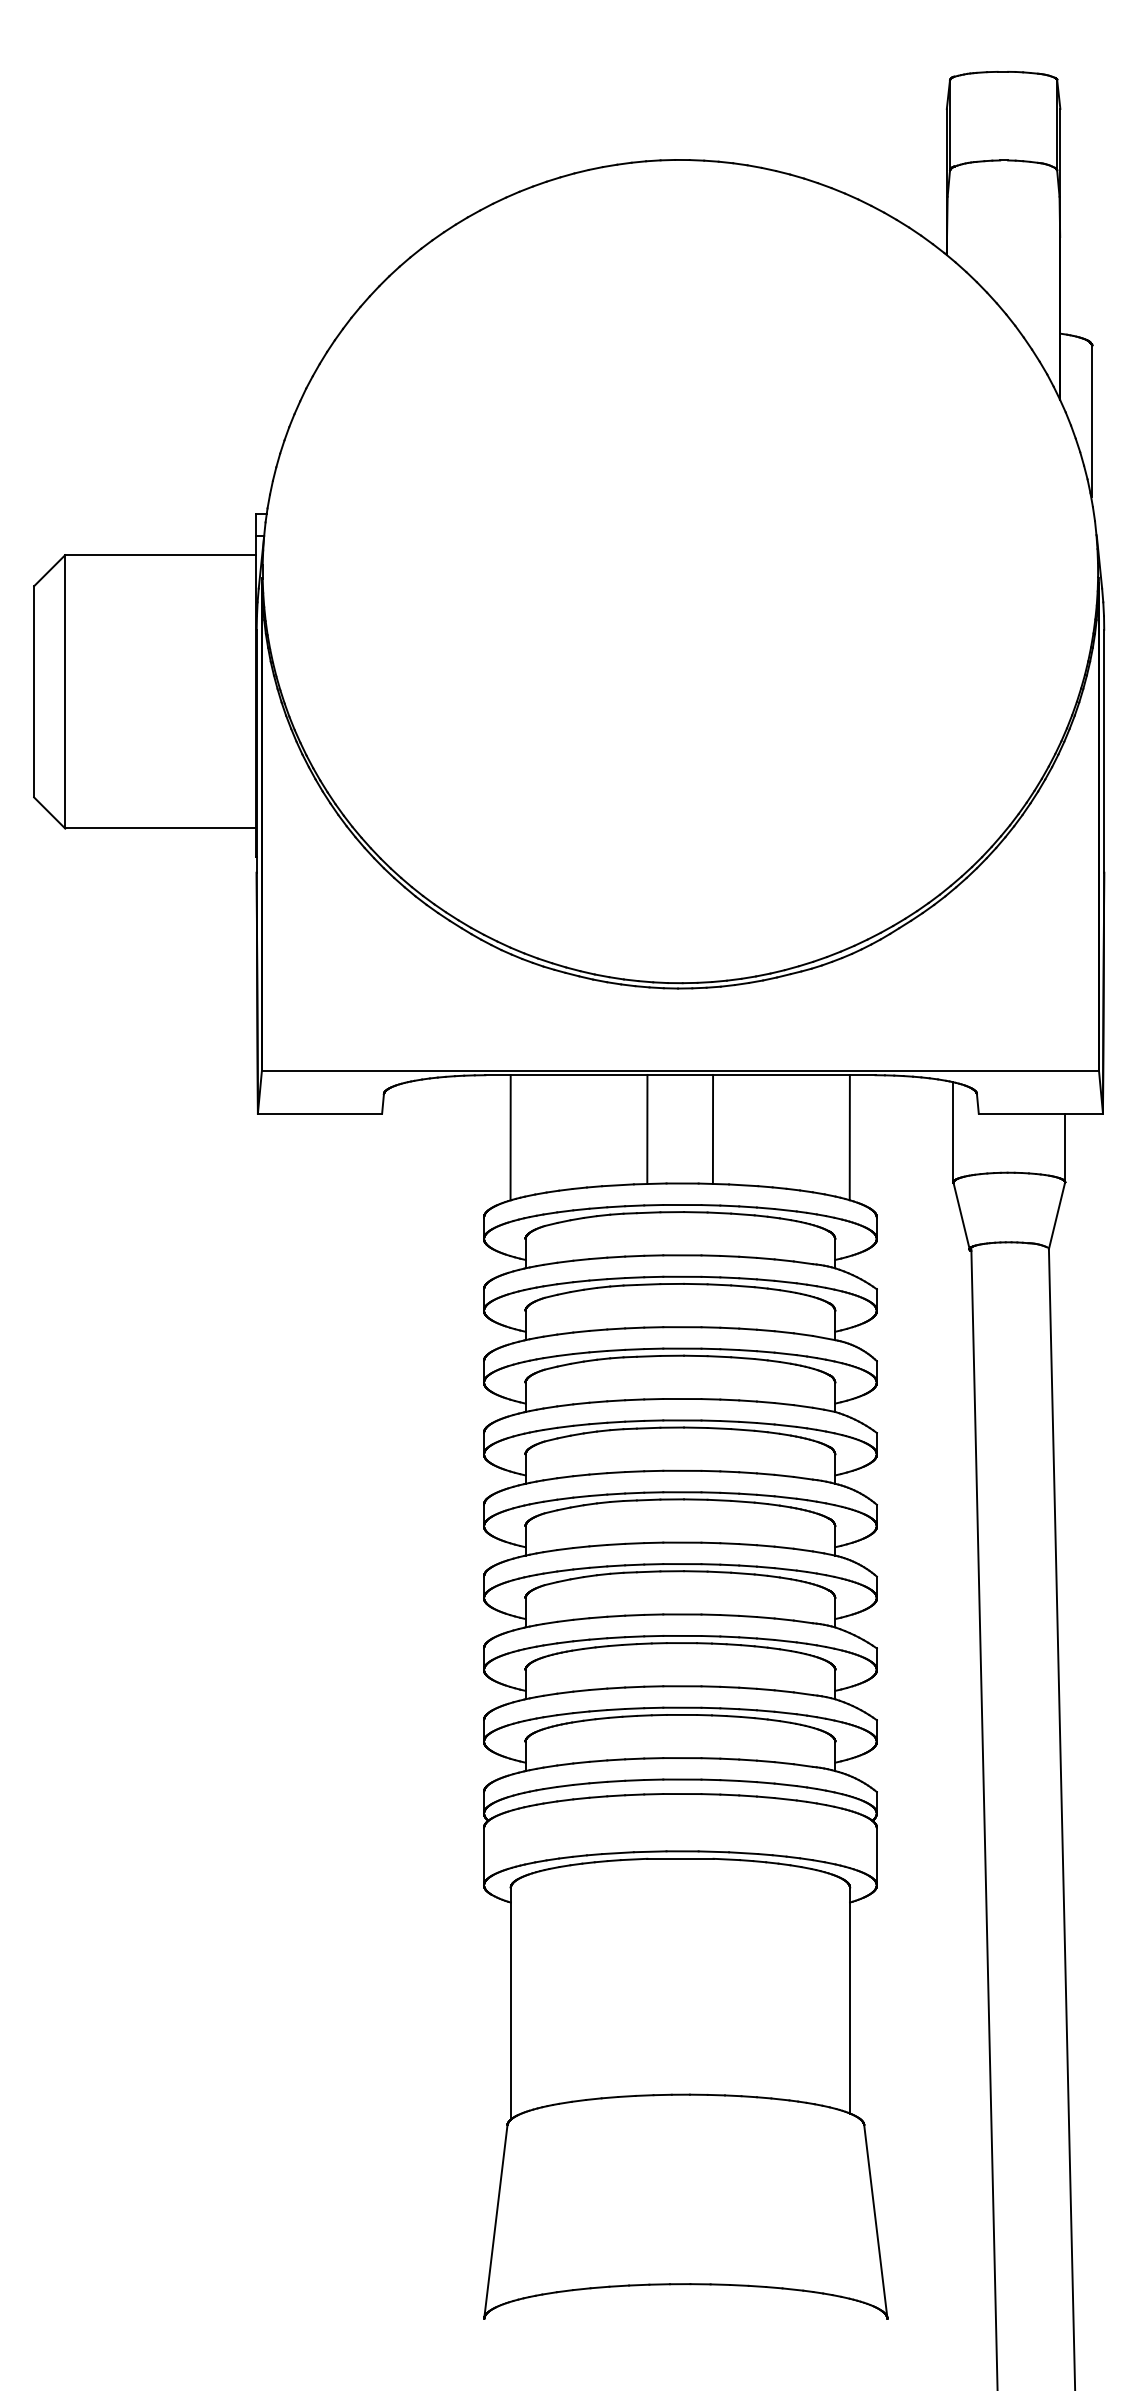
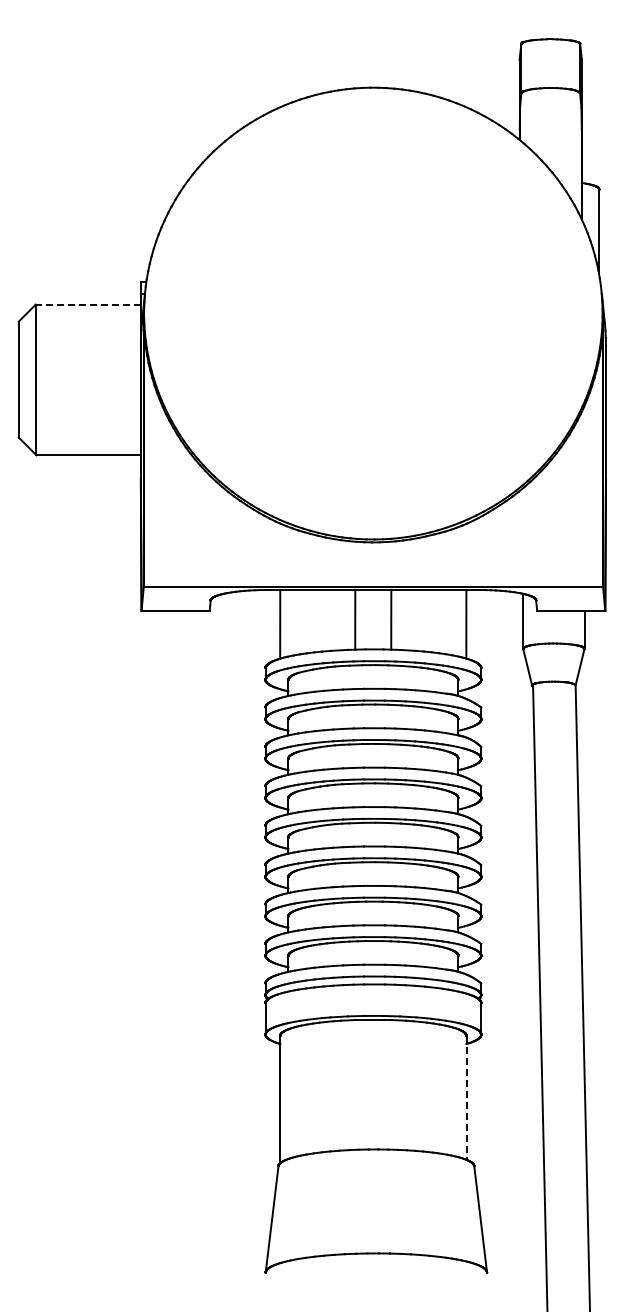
line: (159, 554) -> (87, 304), solid -> dashed
line: (850, 2000) -> (466, 1097), solid -> dashed

